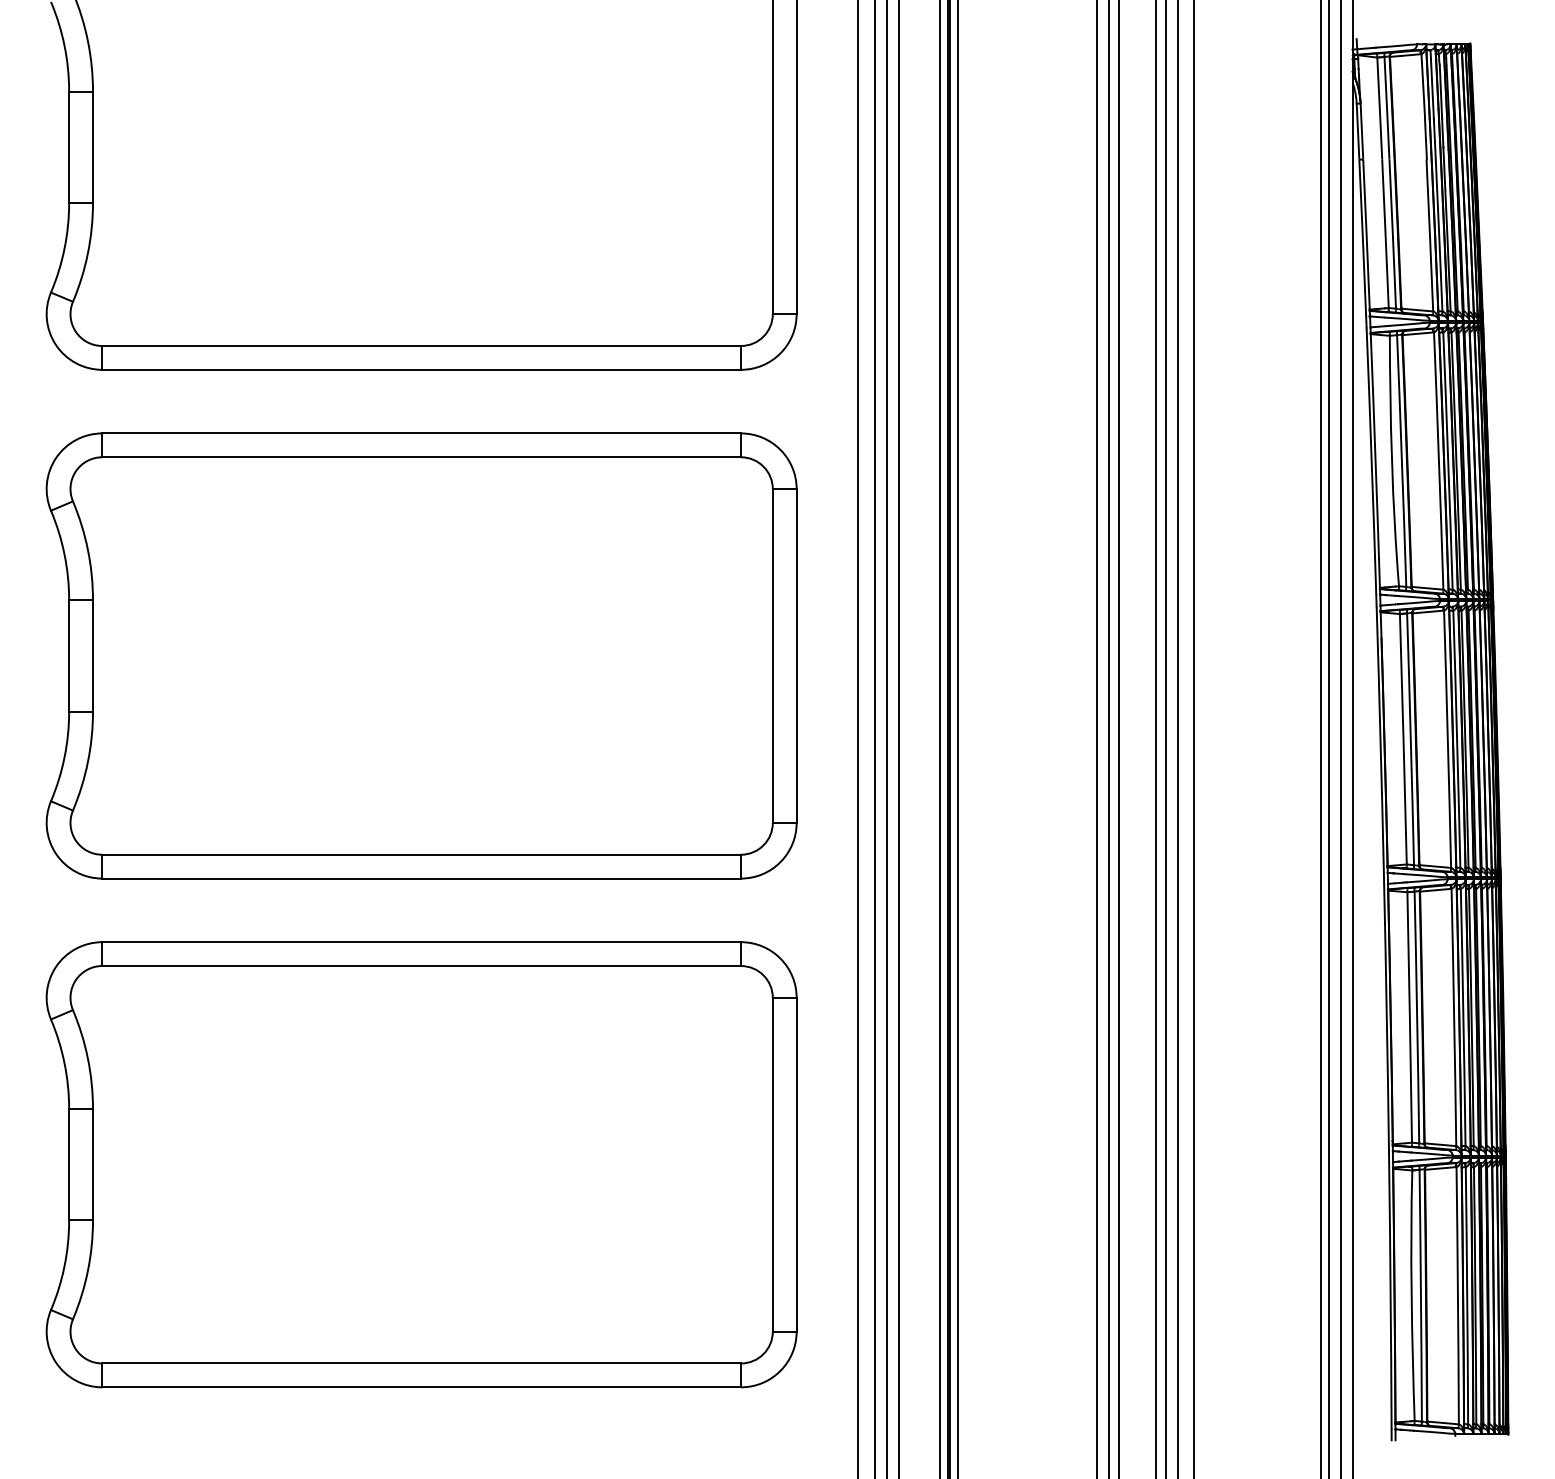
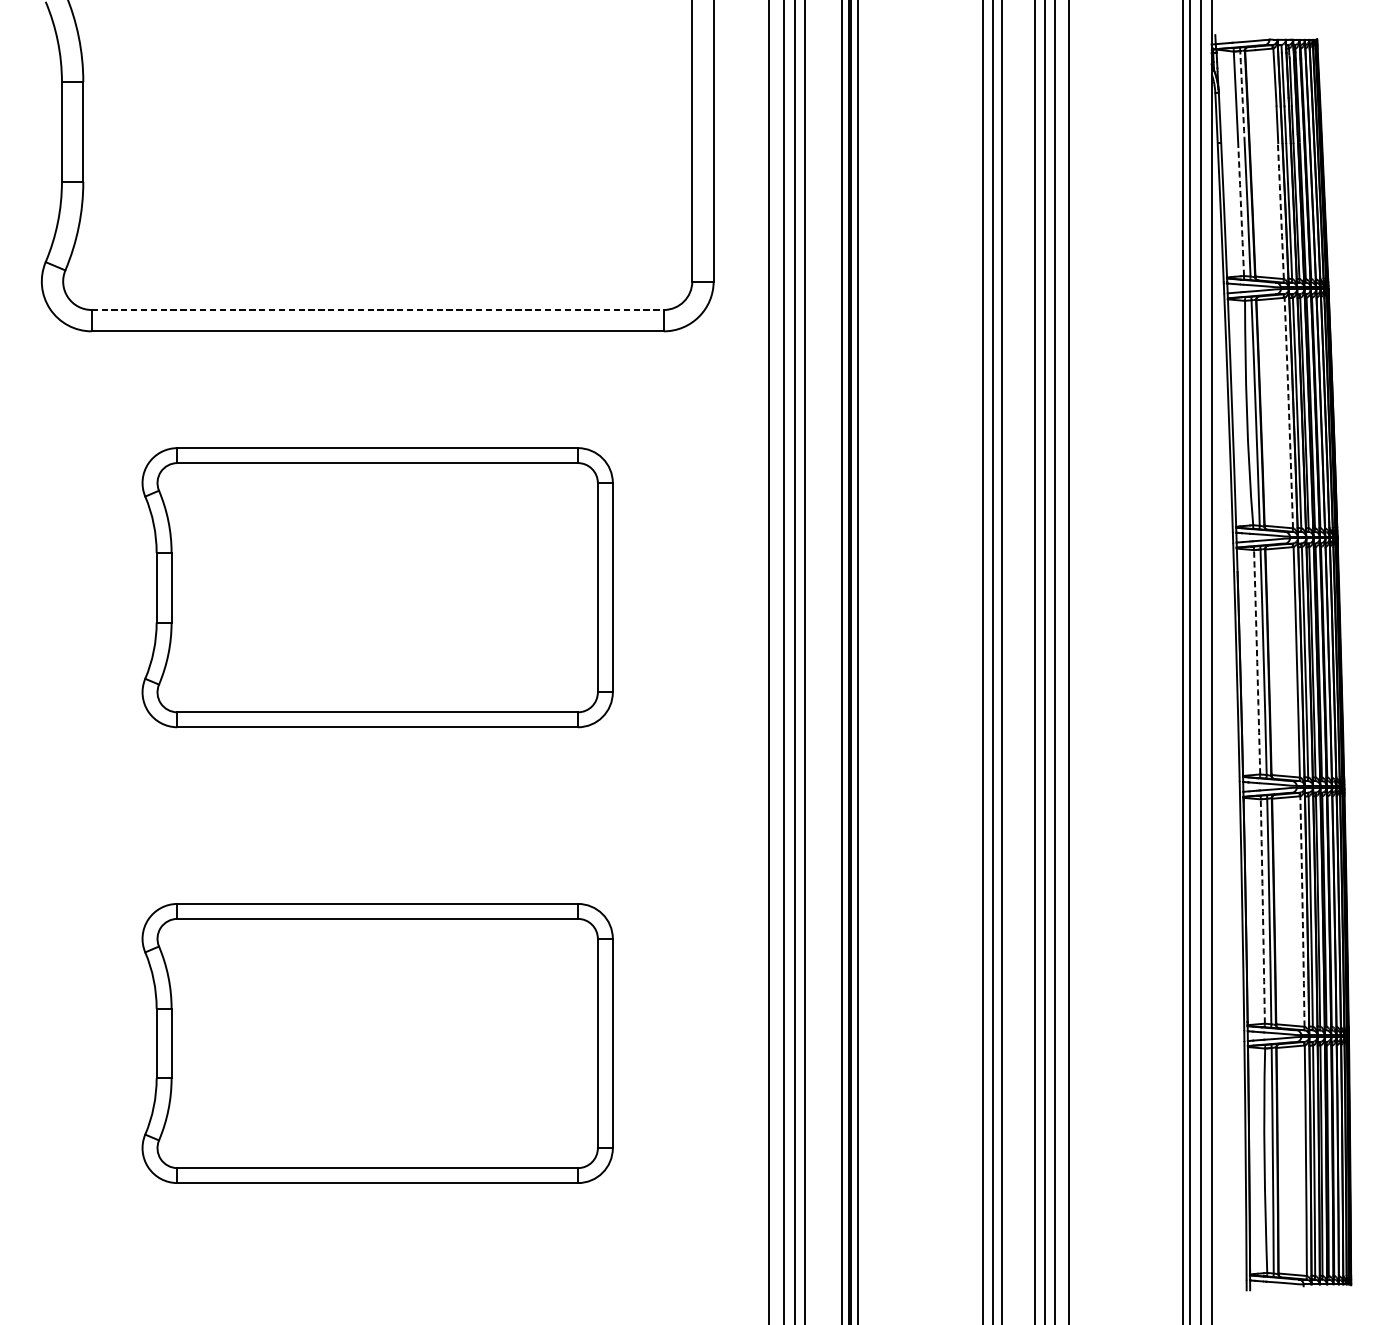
arc: (1387, 108) -> (1242, 97), solid -> dashed
arc: (1385, 233) -> (1241, 209), solid -> dashed
arc: (1429, 235) -> (1280, 211), solid -> dashed
line: (422, 345) -> (378, 309), solid -> dashed
arc: (1438, 461) -> (1288, 413), solid -> dashed
part: (421, 655) -> (377, 587), size x0.7
arc: (1403, 739) -> (1257, 662), solid -> dashed
arc: (1409, 1017) -> (1262, 911), solid -> dashed
arc: (1454, 1017) -> (1302, 911), solid -> dashed
part: (421, 1164) -> (377, 1043), size x0.7

